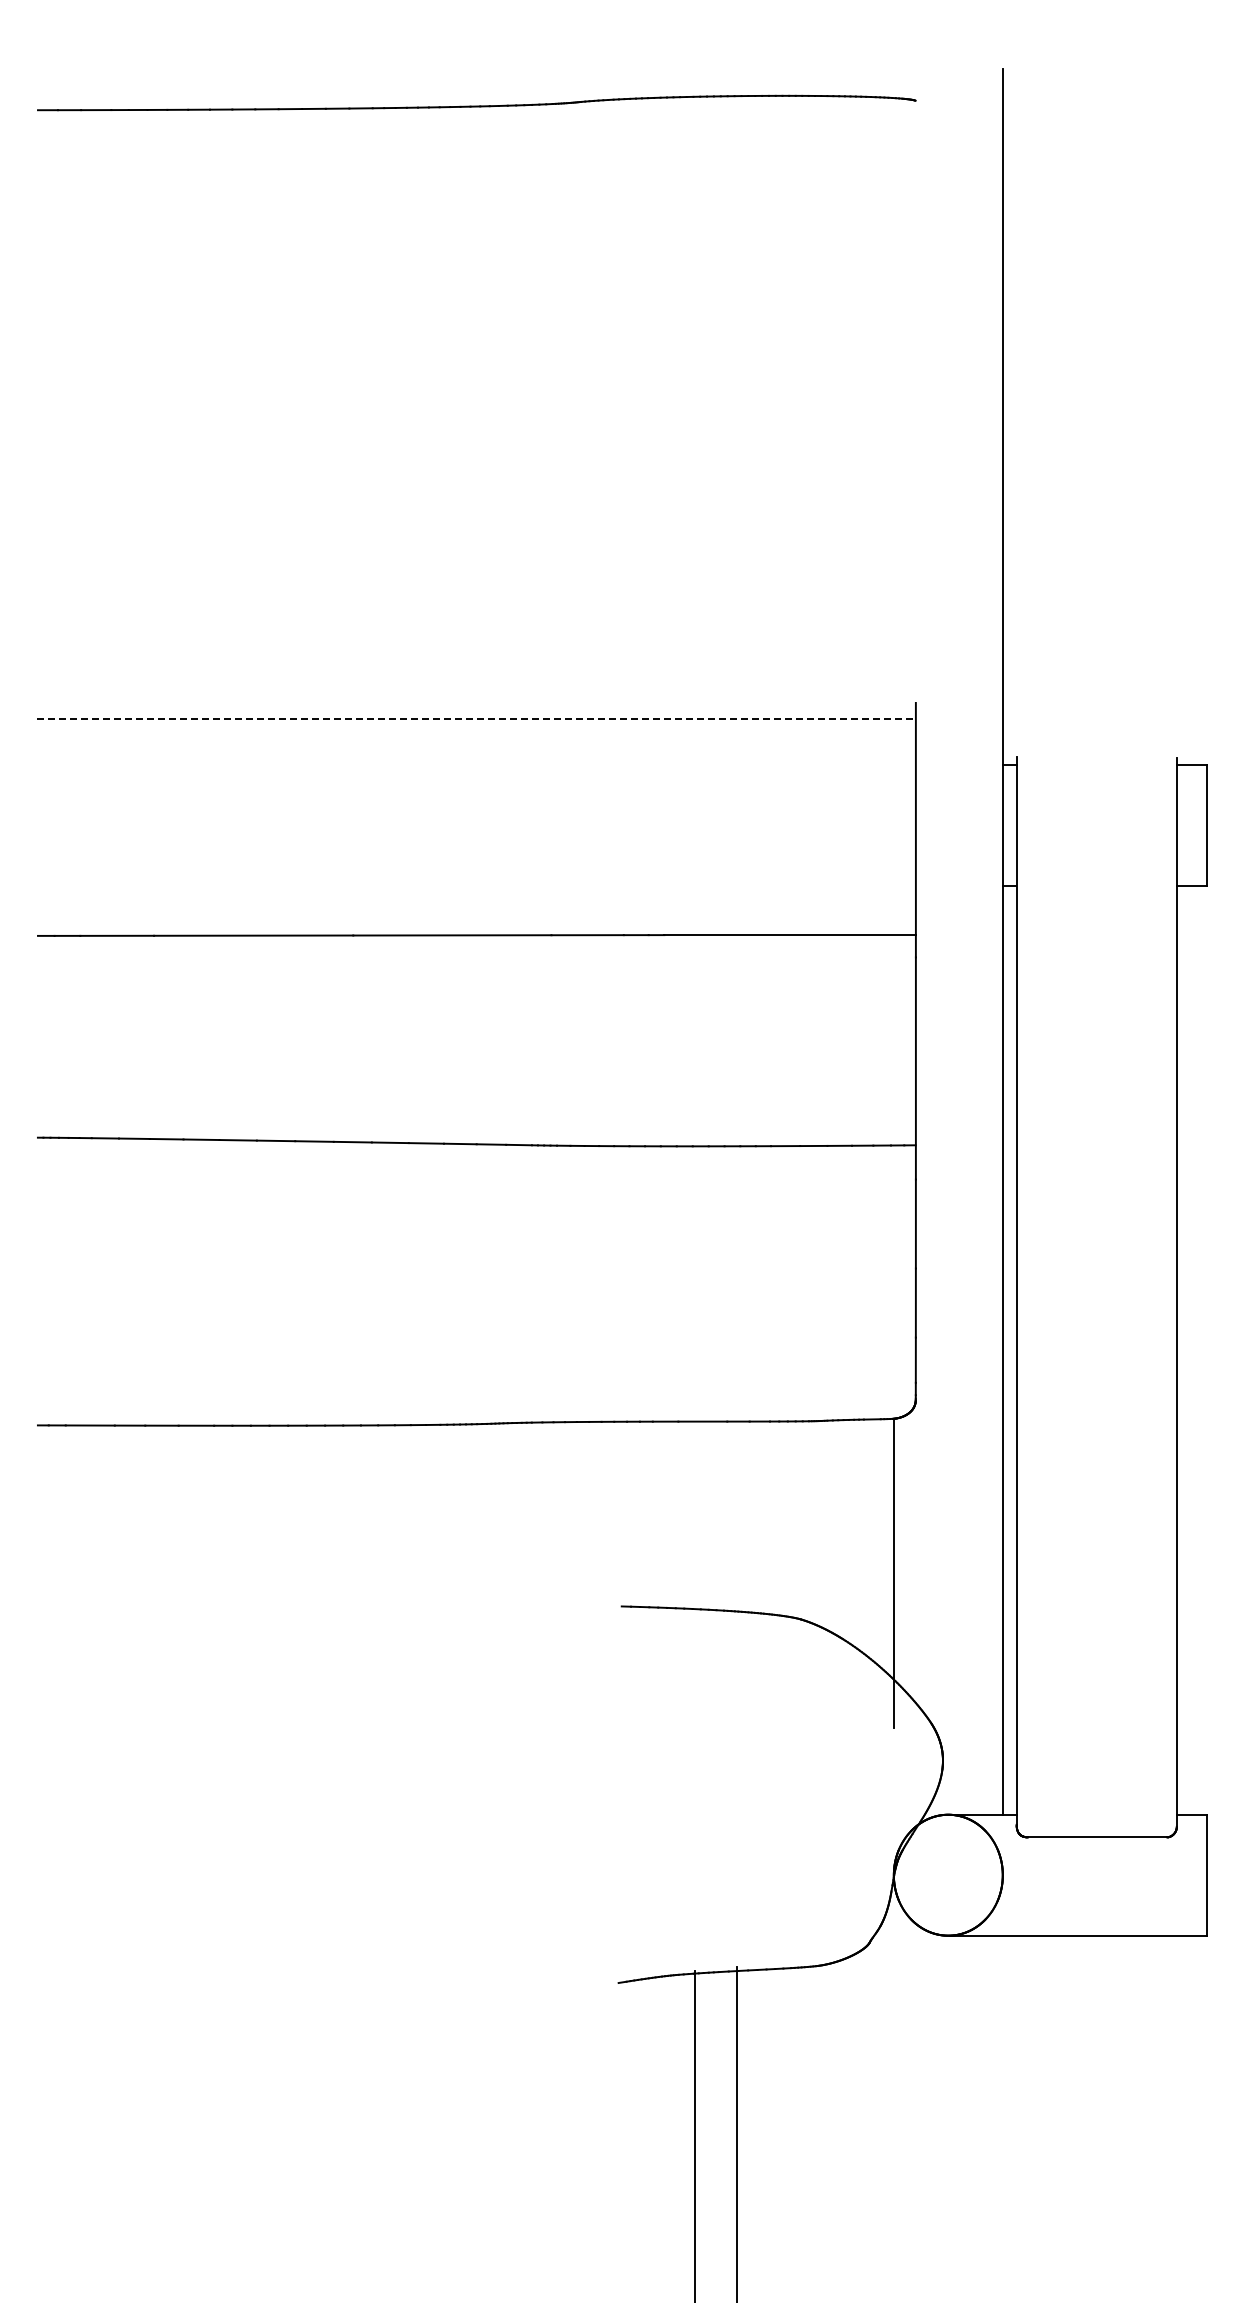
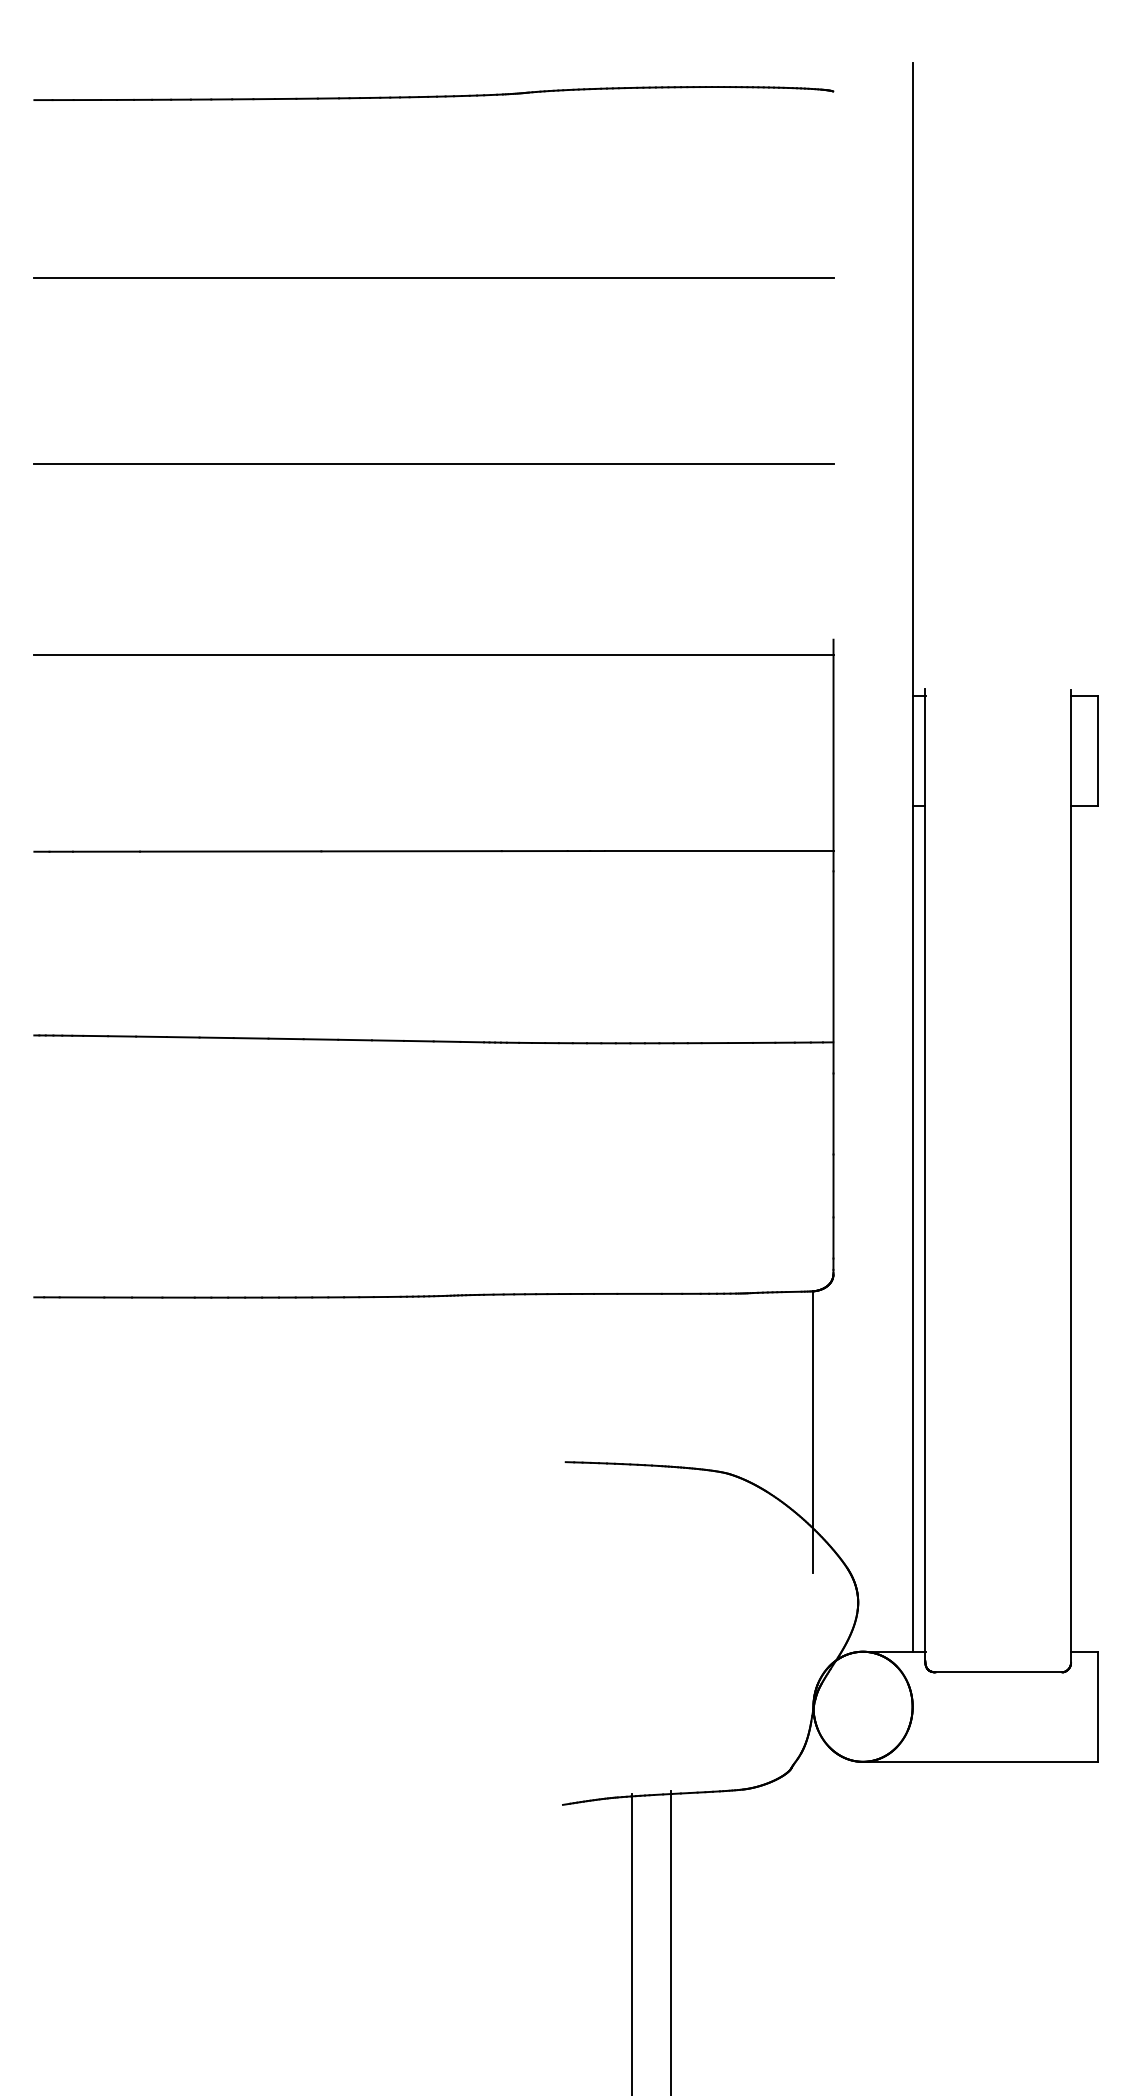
line: (476, 306) -> (433, 278), added
line: (476, 510) -> (433, 464), added
line: (476, 719) -> (433, 654), dashed -> solid

